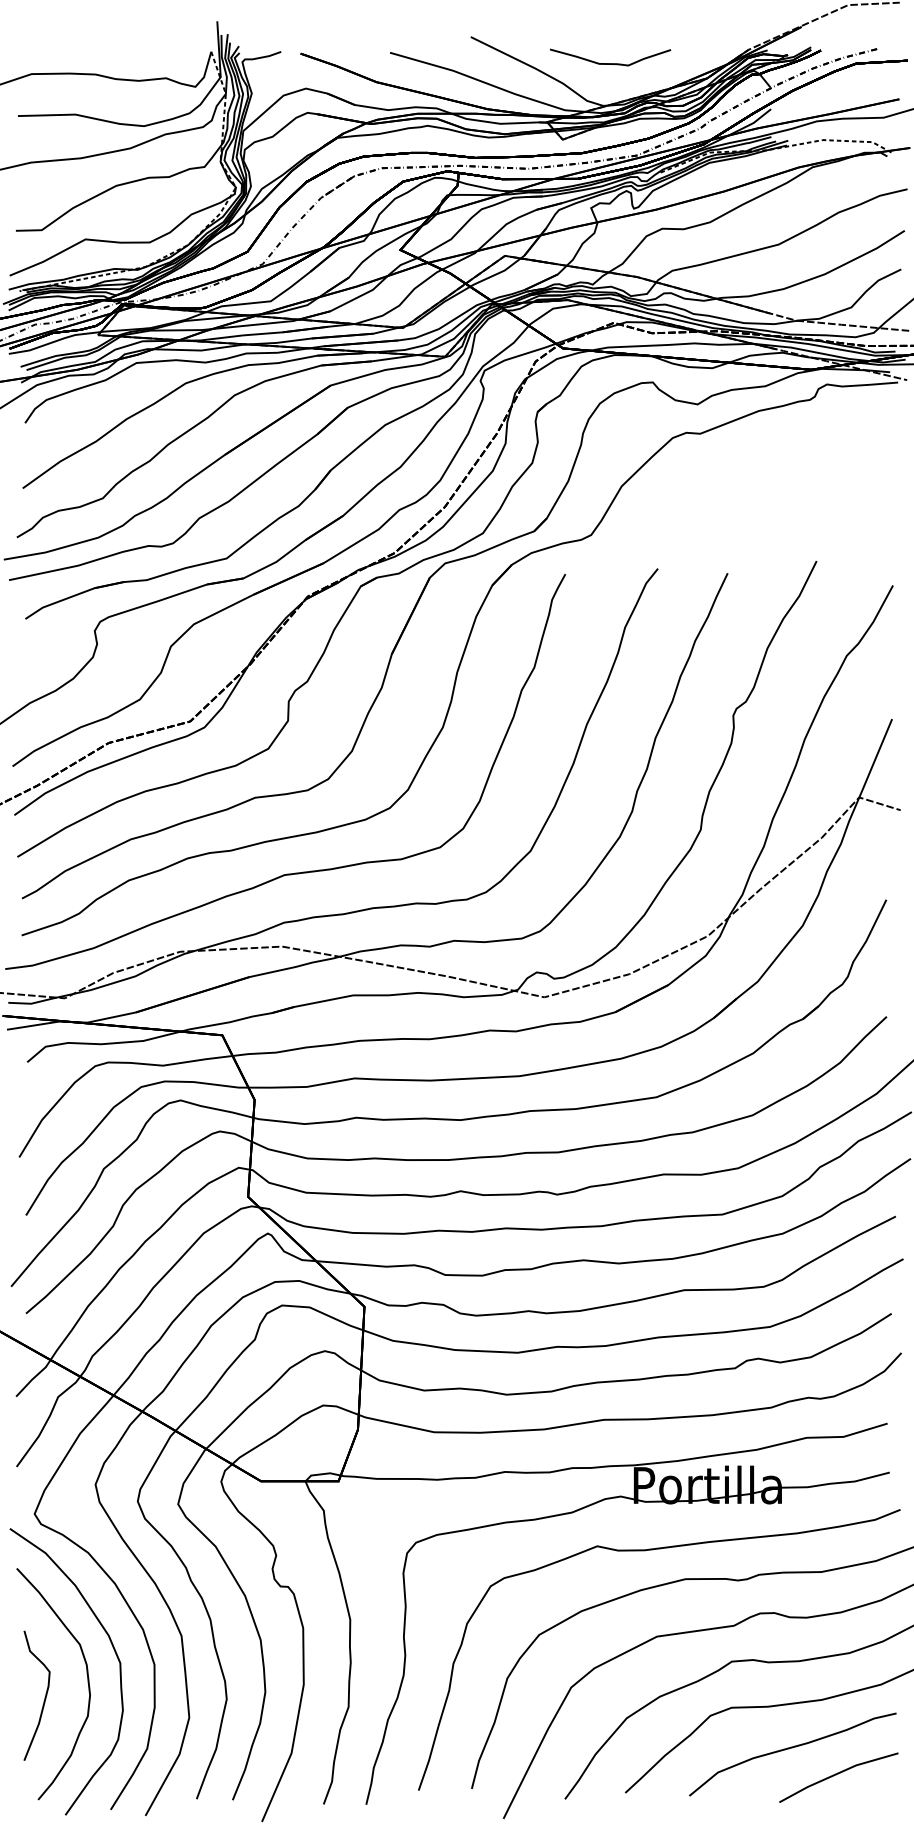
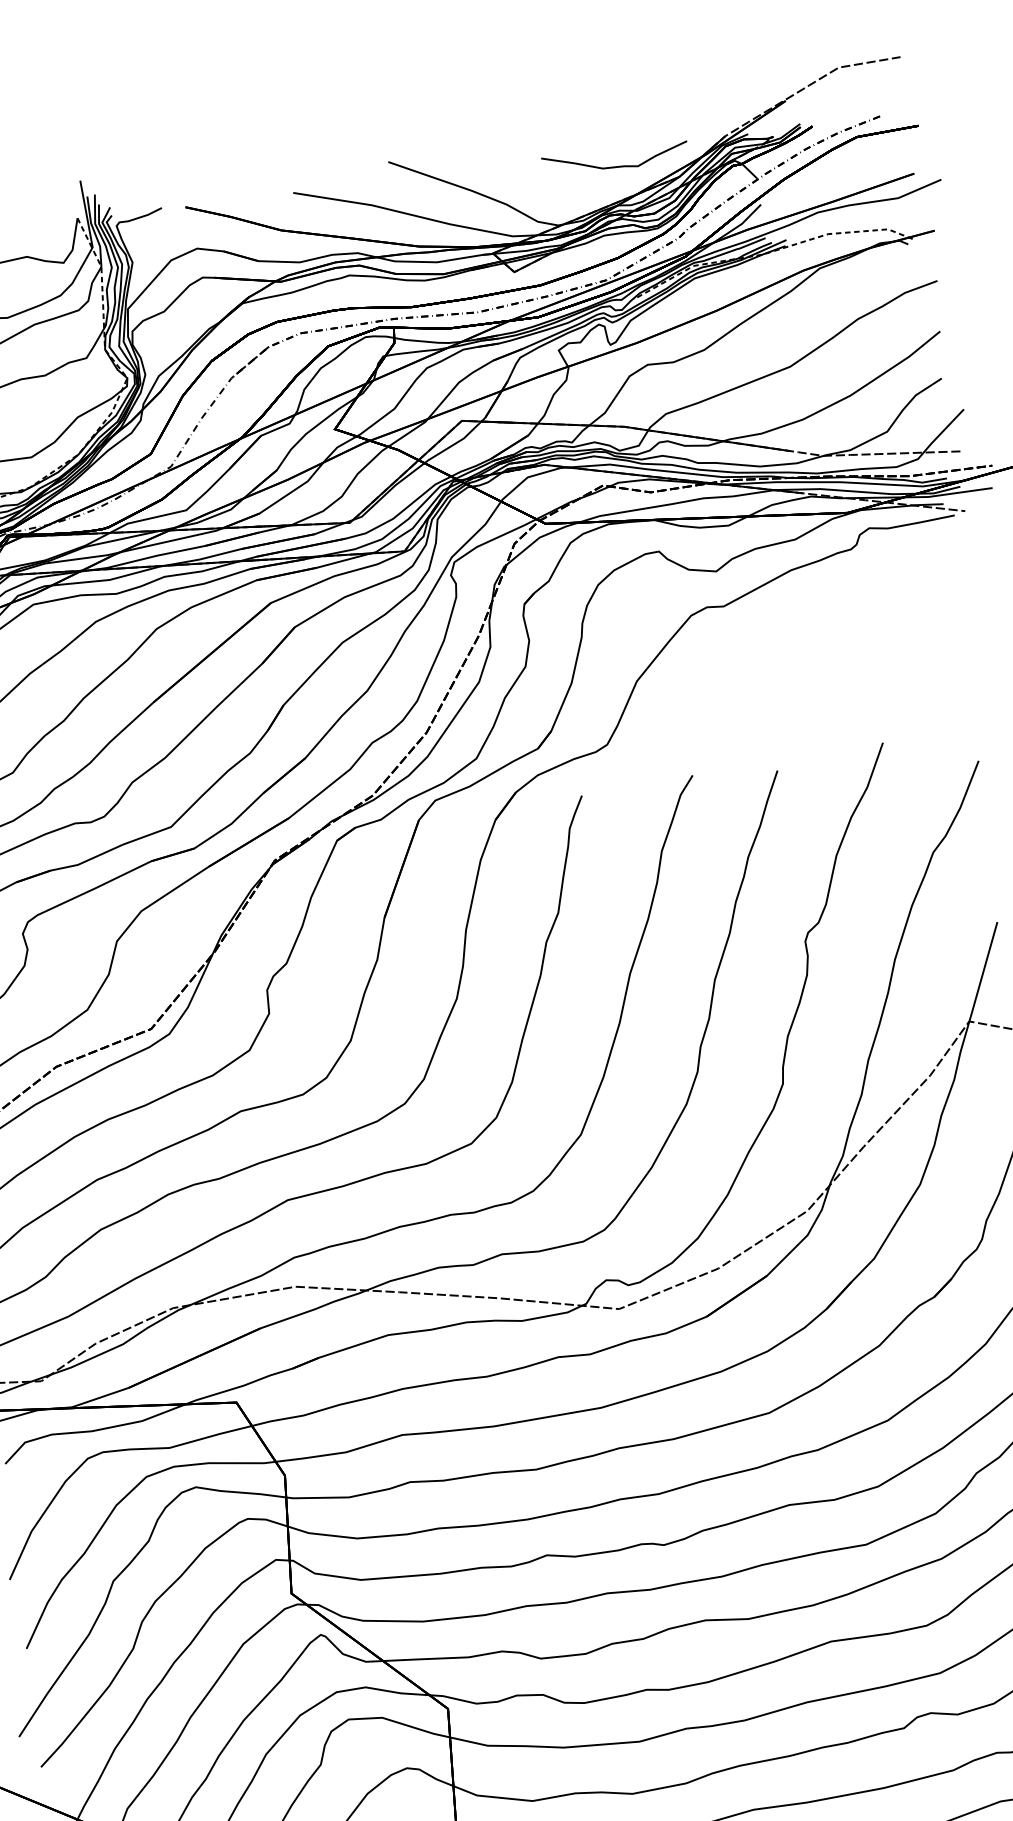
curve: (610, 63) -> (616, 166), moved

